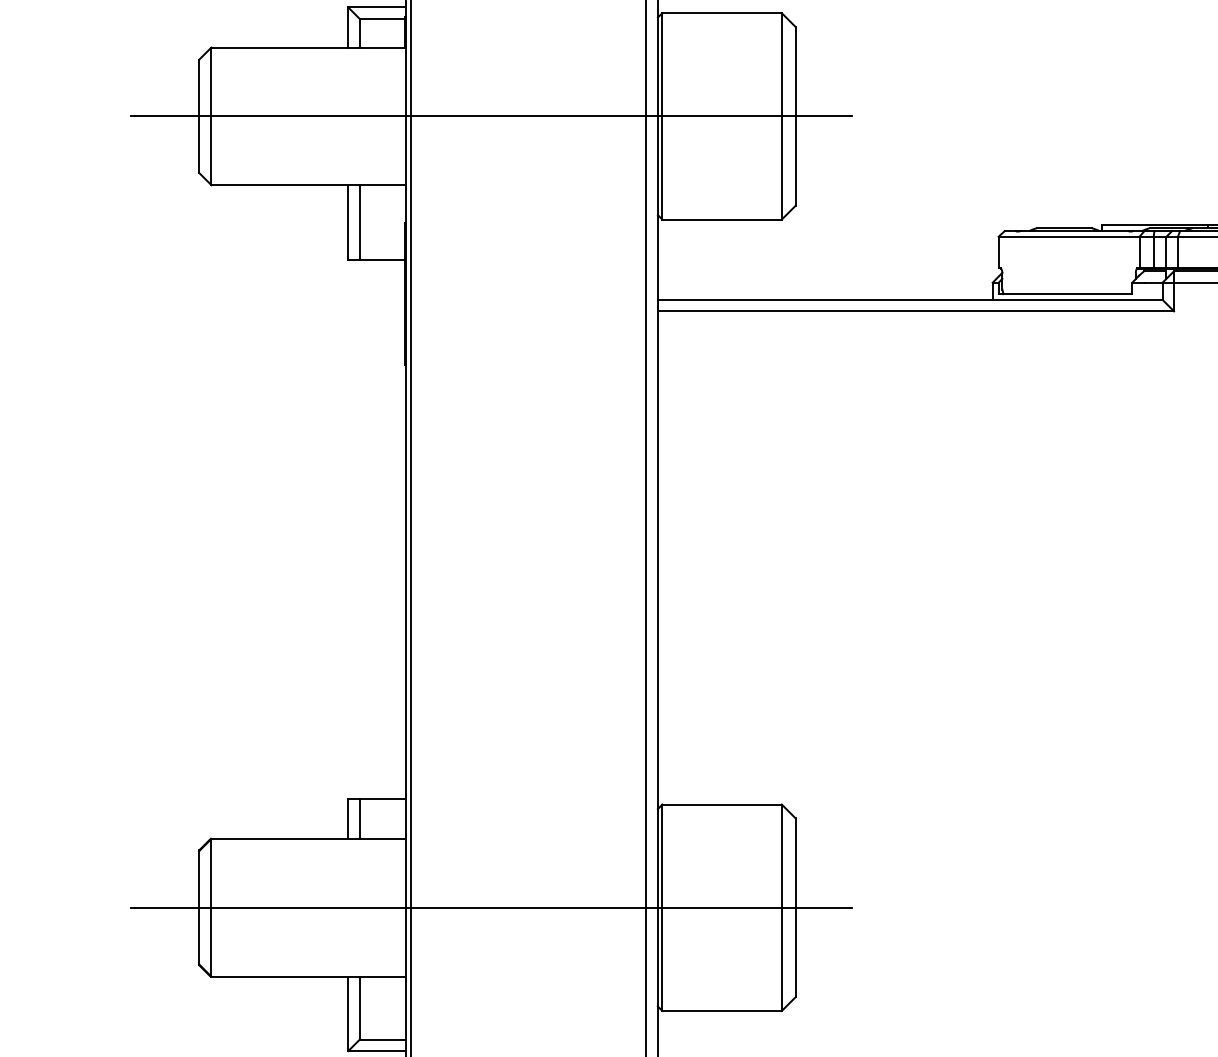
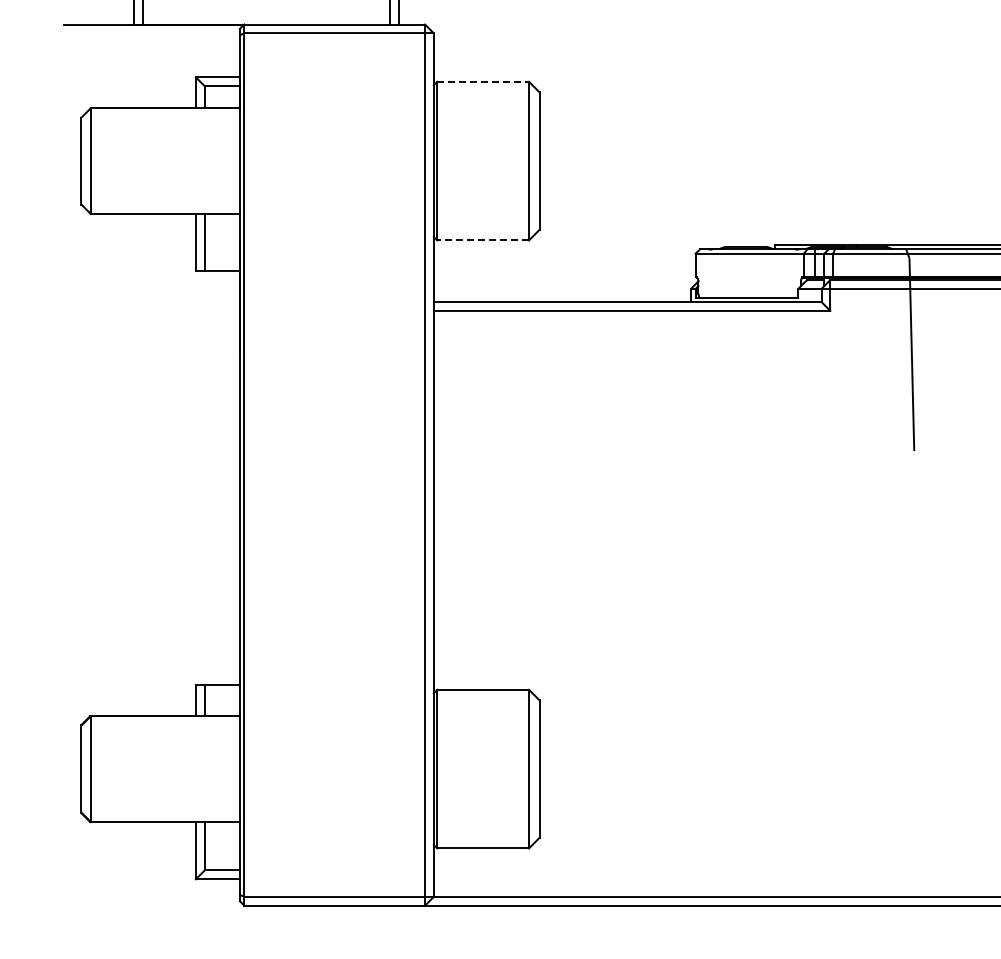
line: (722, 12) -> (483, 81), solid -> dashed
line: (490, 116) -> (305, 161), removed
line: (722, 219) -> (483, 240), solid -> dashed
line: (490, 908) -> (305, 769), removed

